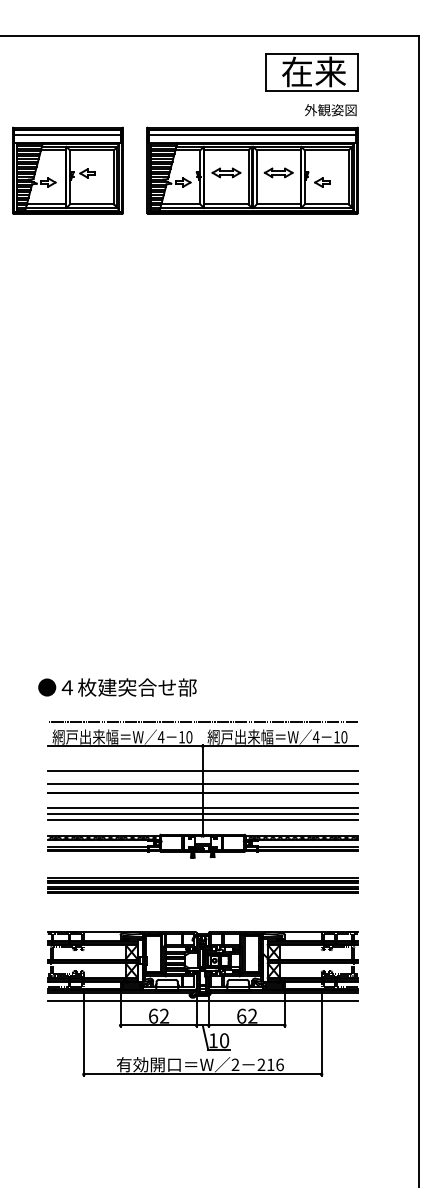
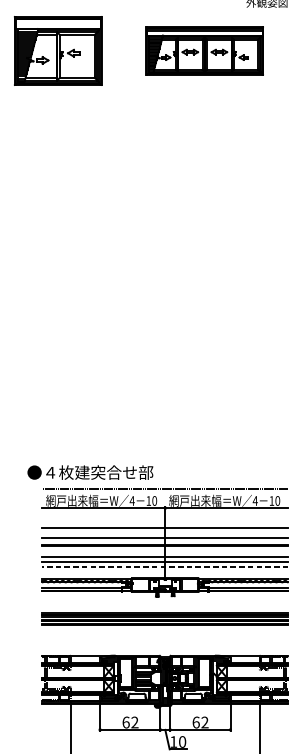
line: (67, 134) -> (57, 22), removed
part: (252, 170) -> (204, 50), size x0.7
text: (117, 687) -> (90, 472), moved
line: (202, 819) -> (165, 566), solid -> dashed
line: (202, 1000) -> (165, 710), removed

